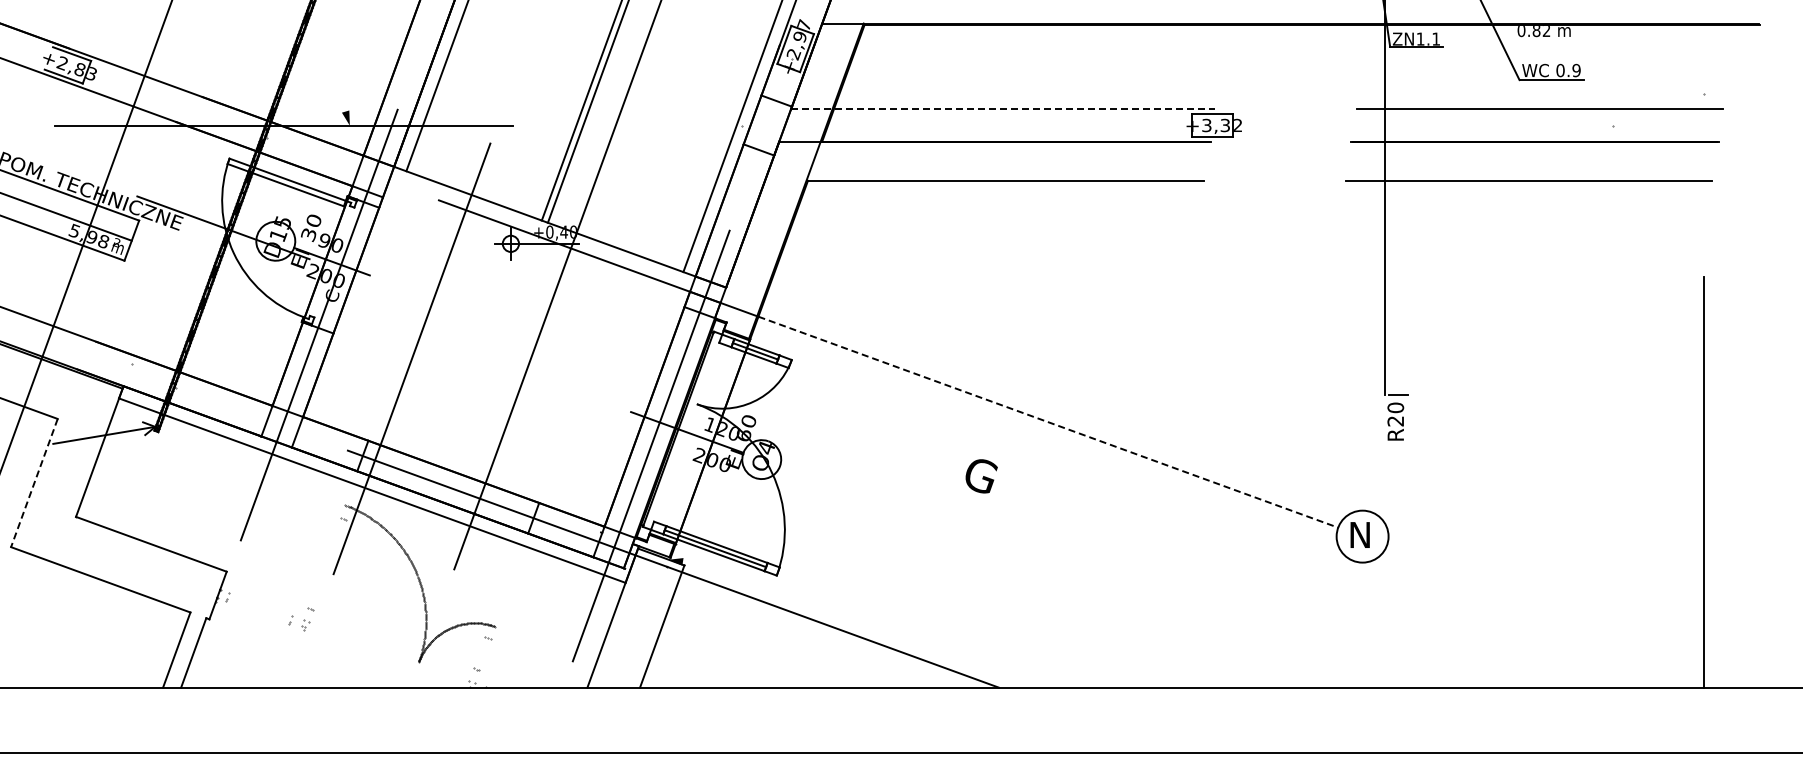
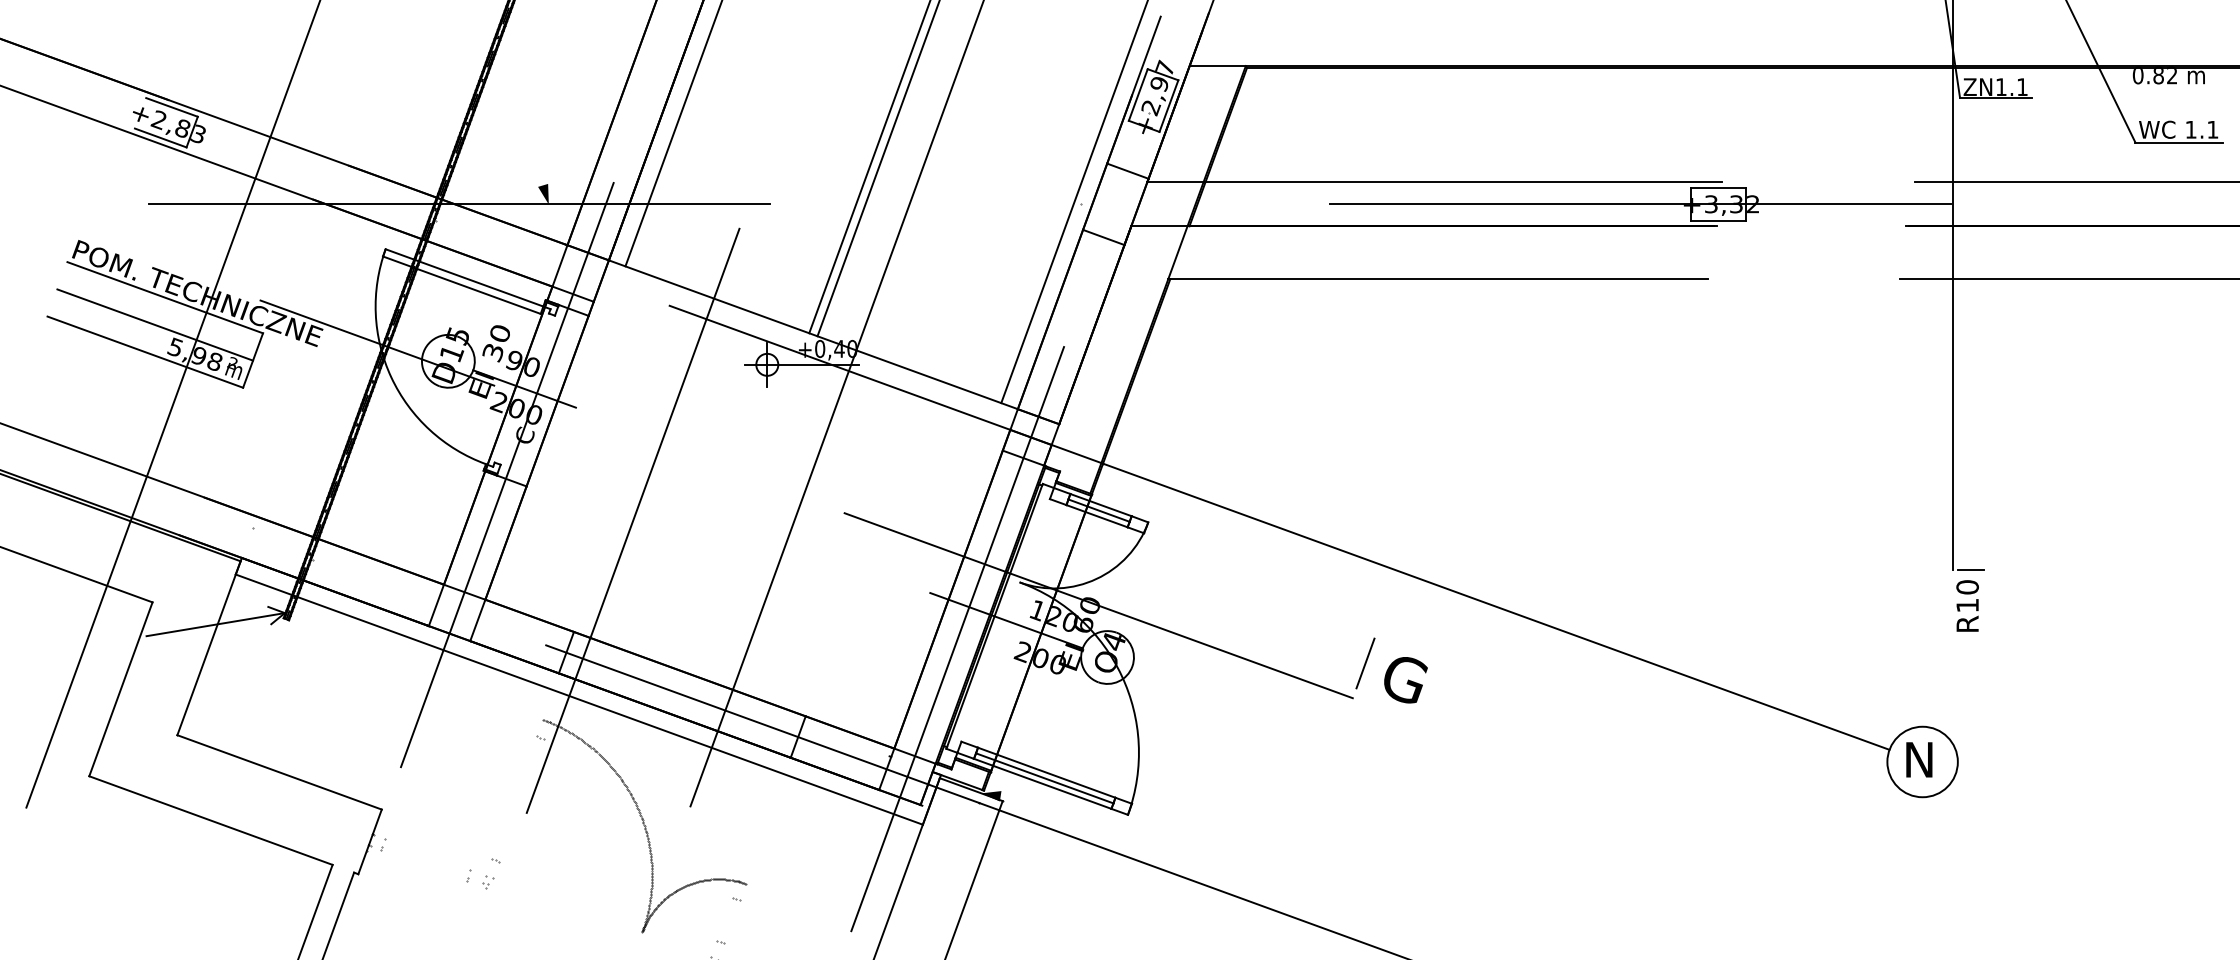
text: (1568, 70) -> (2201, 129), 0.9 -> 1.1
line: (1003, 109) -> (1435, 182), dashed -> solid
line: (1154, 125) -> (1640, 204), added
line: (754, 421) -> (1097, 605), added
text: (1395, 421) -> (1967, 605), R20 -> R10
line: (1048, 422) -> (1496, 607), dashed -> solid
line: (951, 463) -> (1364, 662), added
line: (34, 483) -> (121, 689), dashed -> solid

